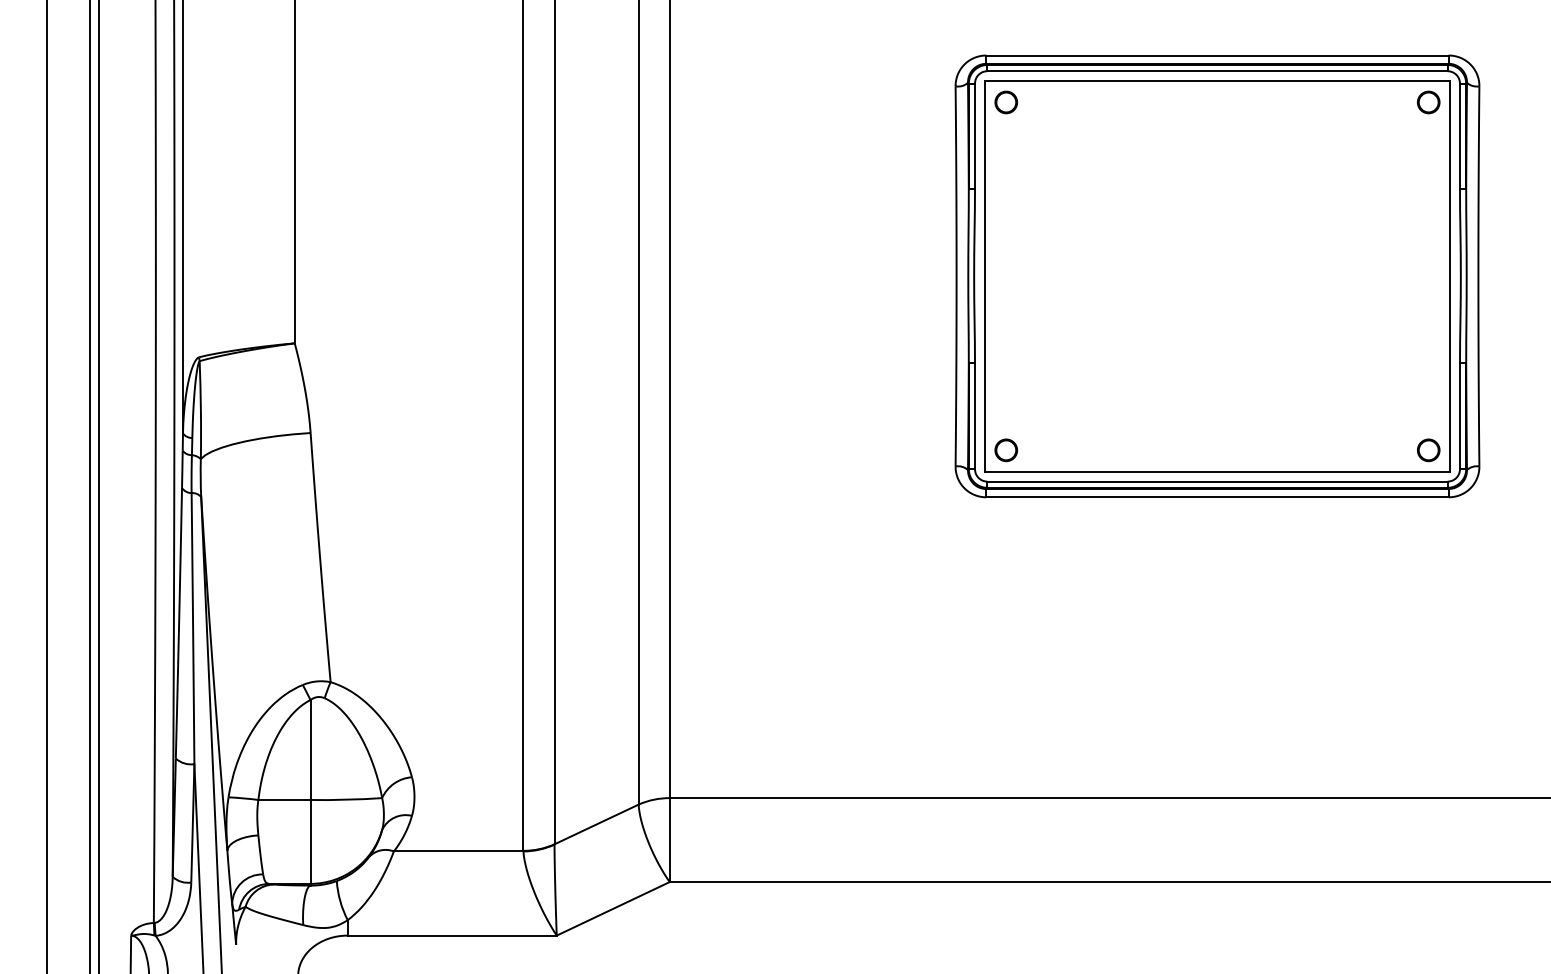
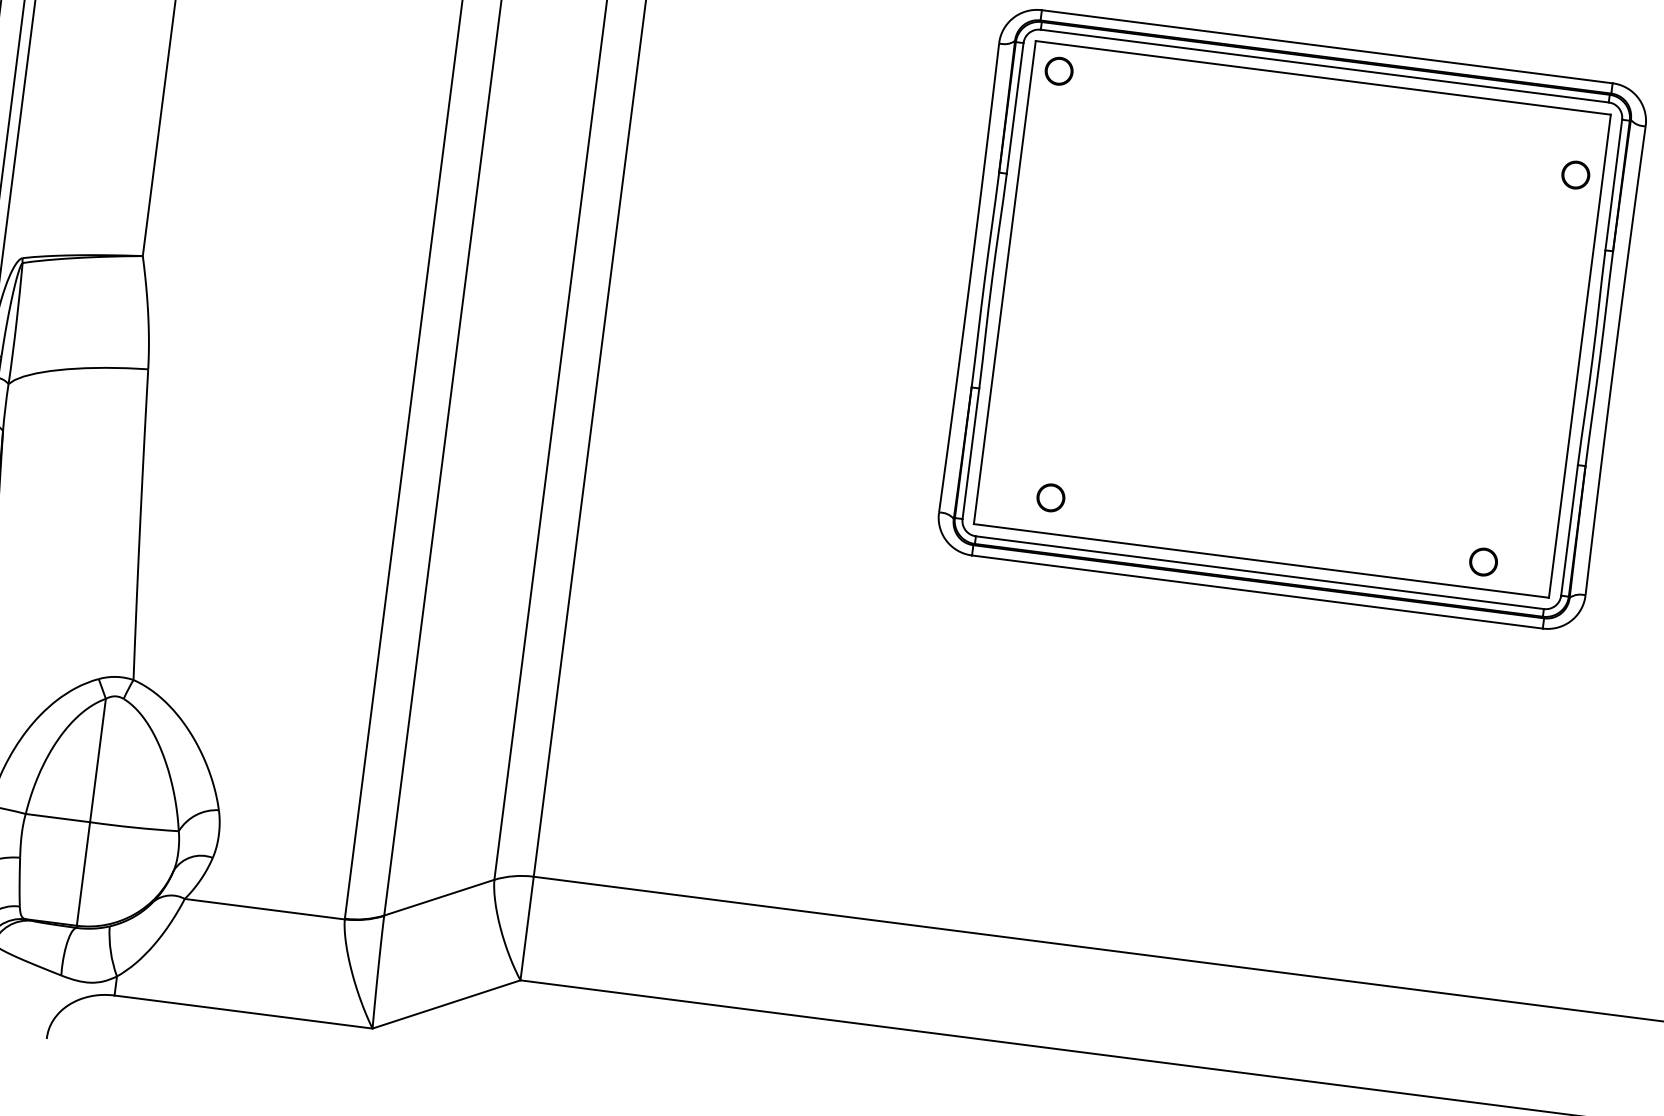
part: (1428, 102) -> (1575, 175), moved
part: (1005, 450) -> (1049, 497), moved
part: (1428, 450) -> (1483, 562), moved

